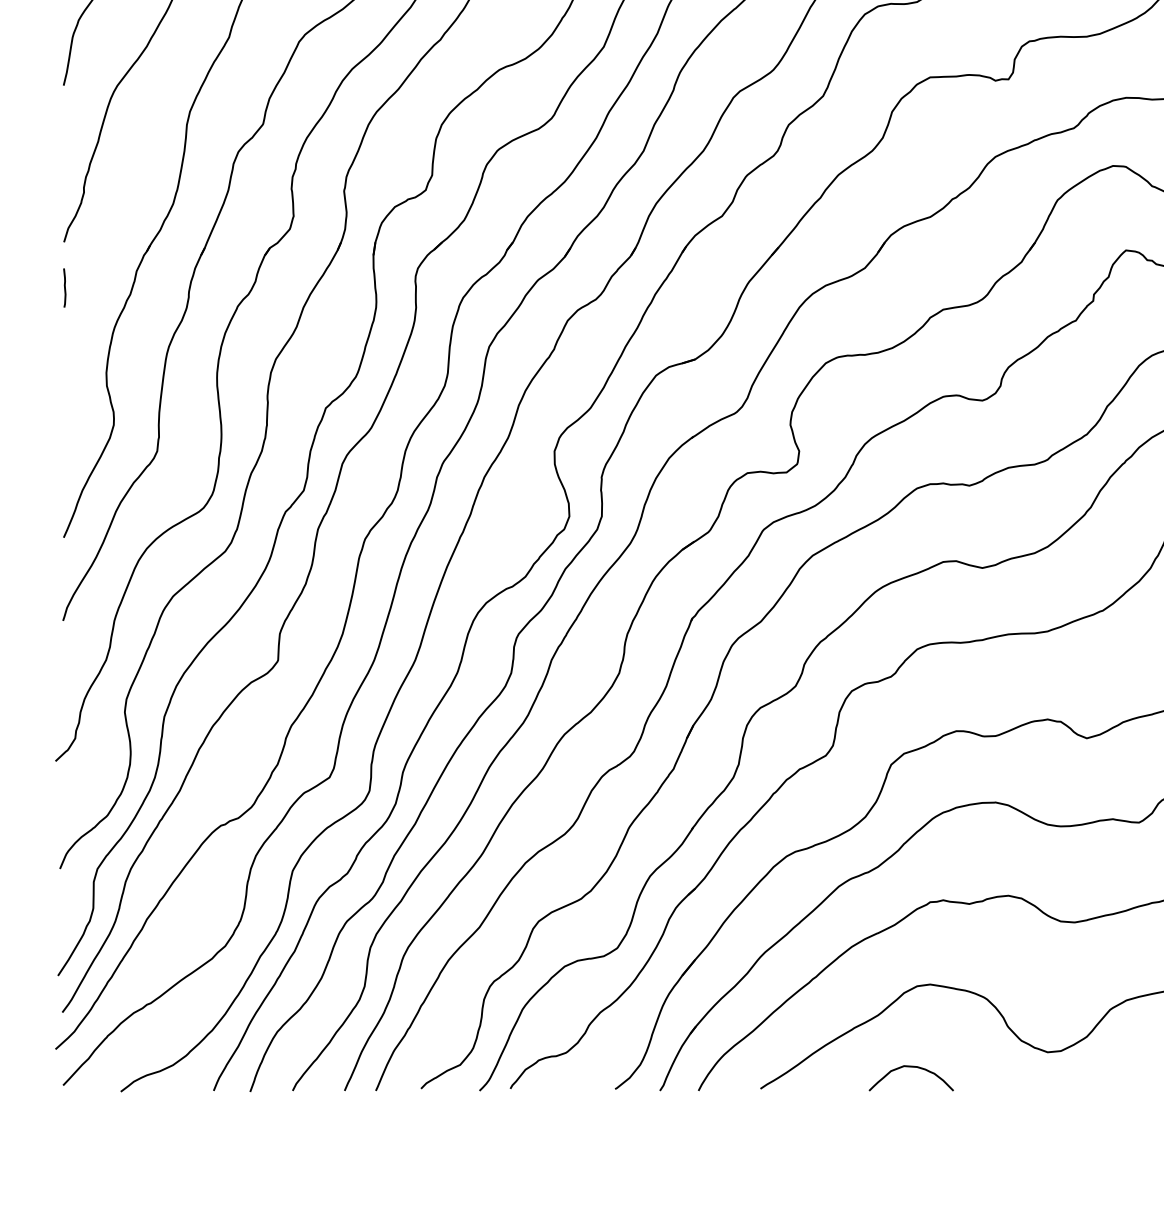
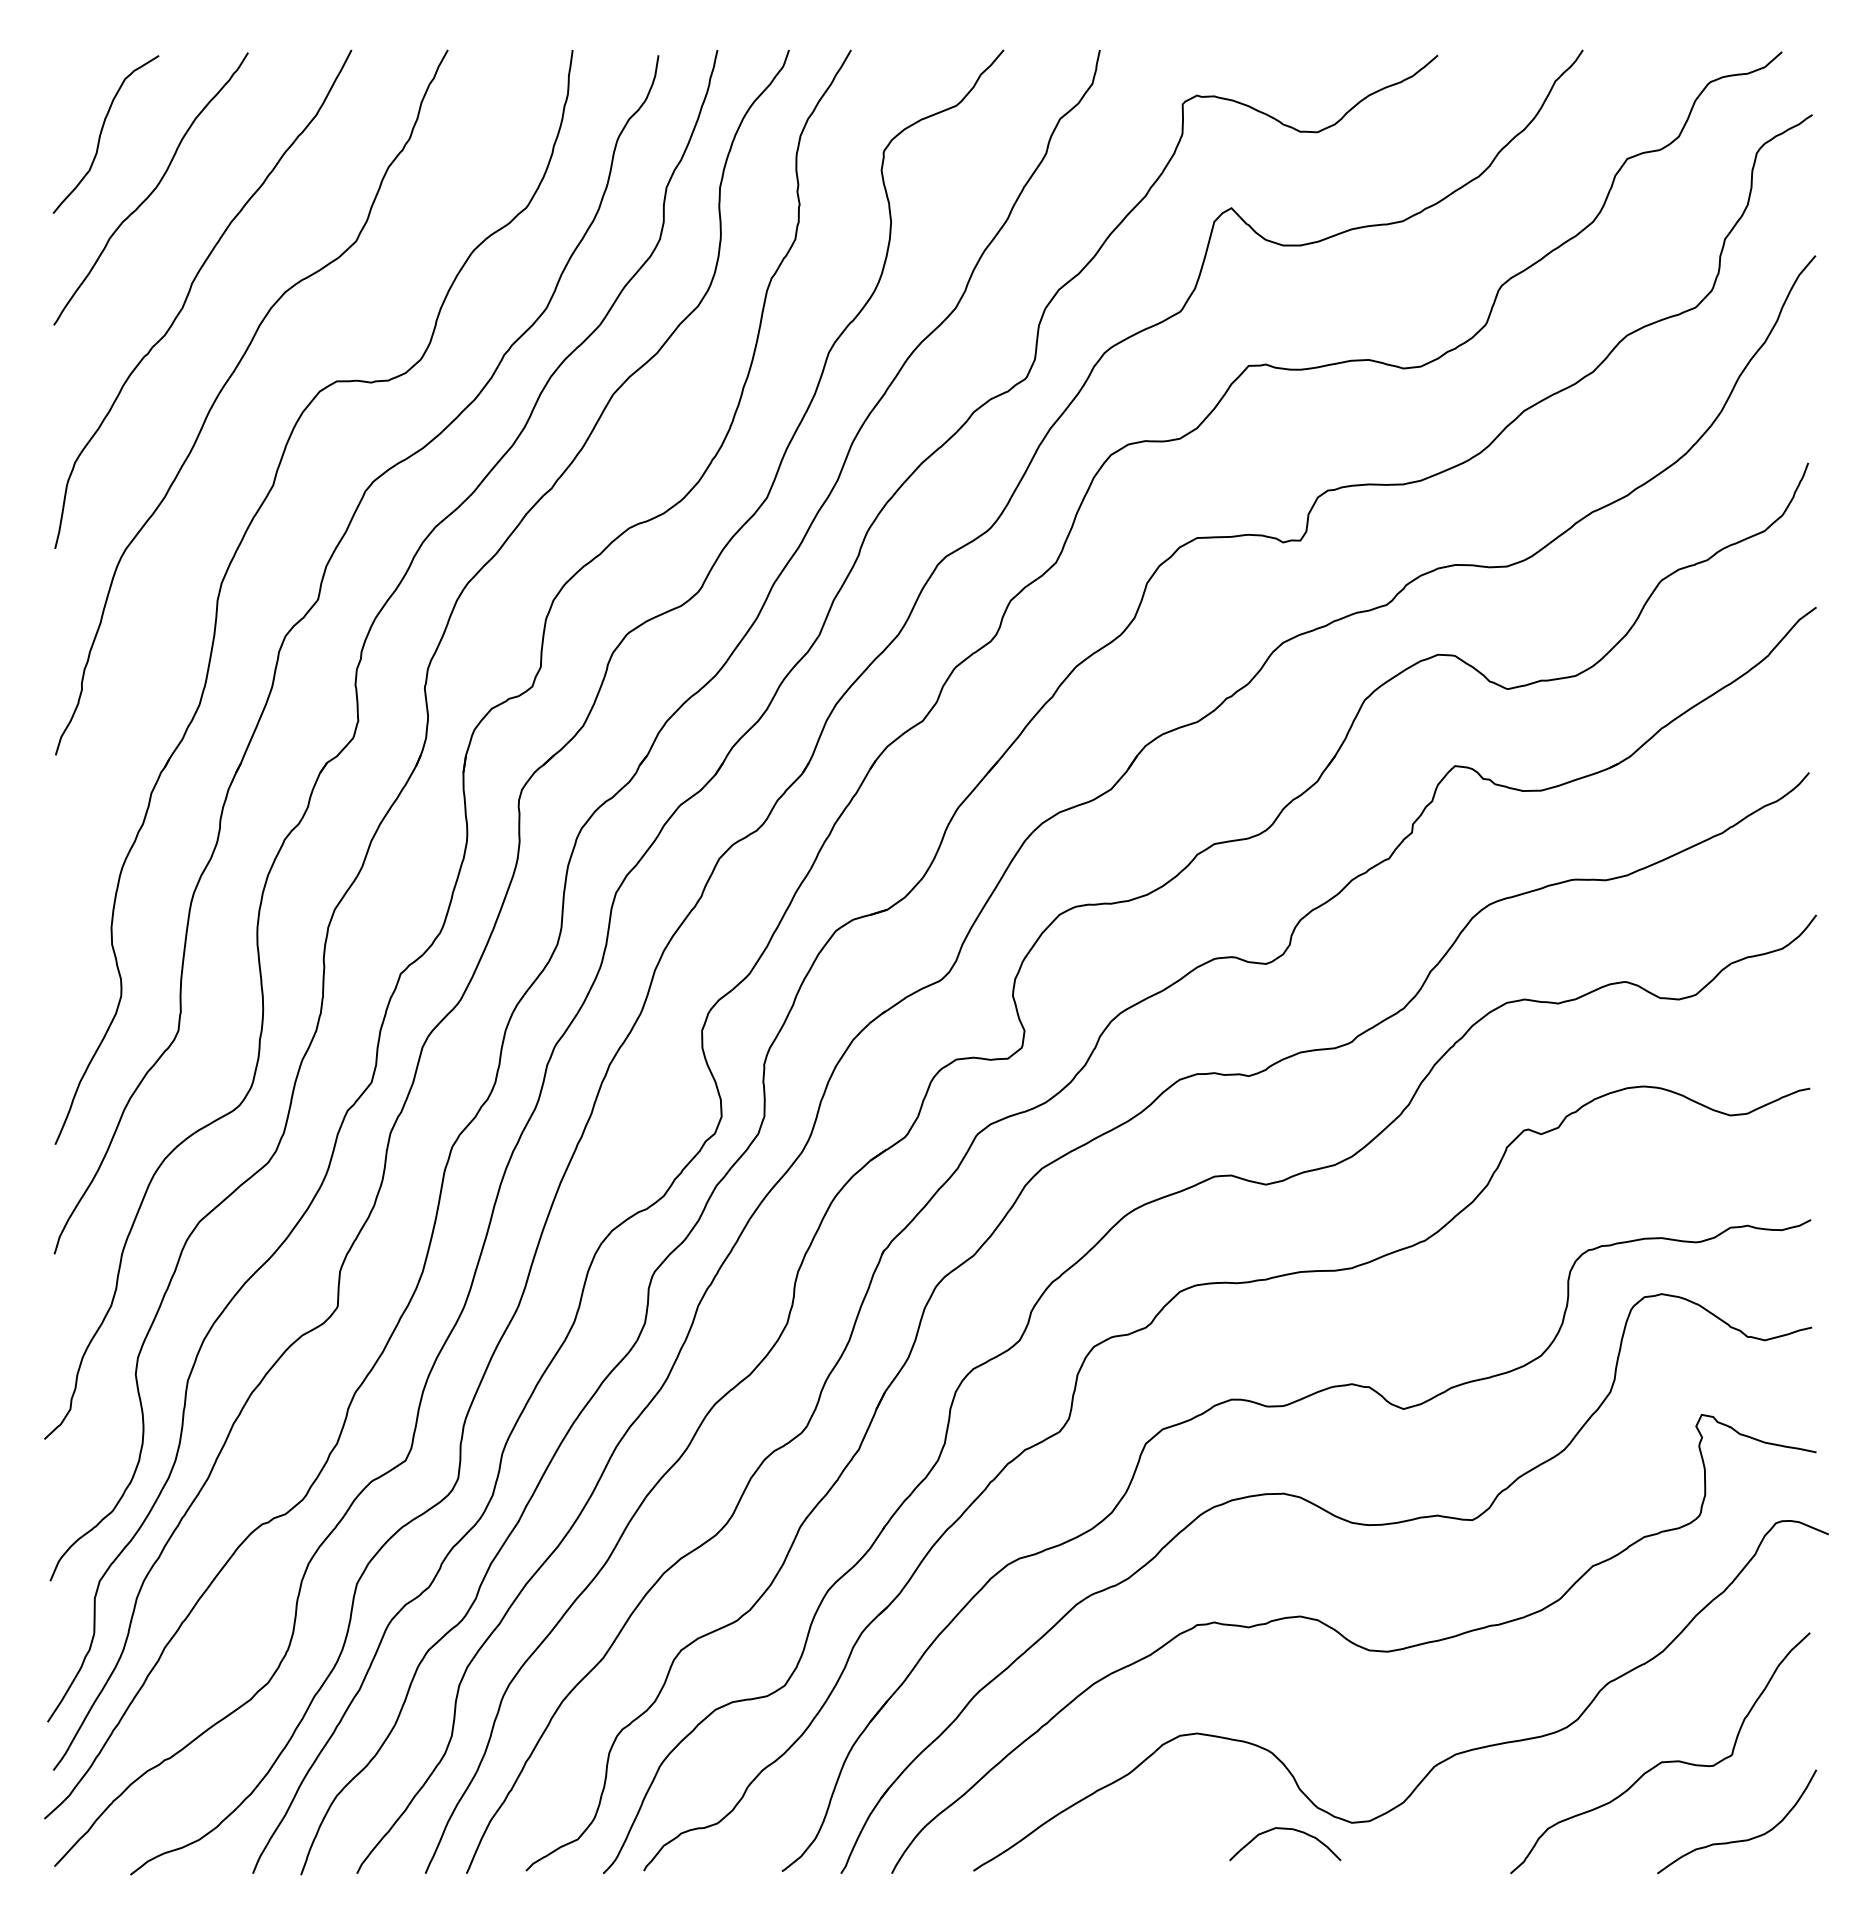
curve: (64, 287) -> (56, 815), removed
curve: (911, 1067) -> (1285, 1829), moved

